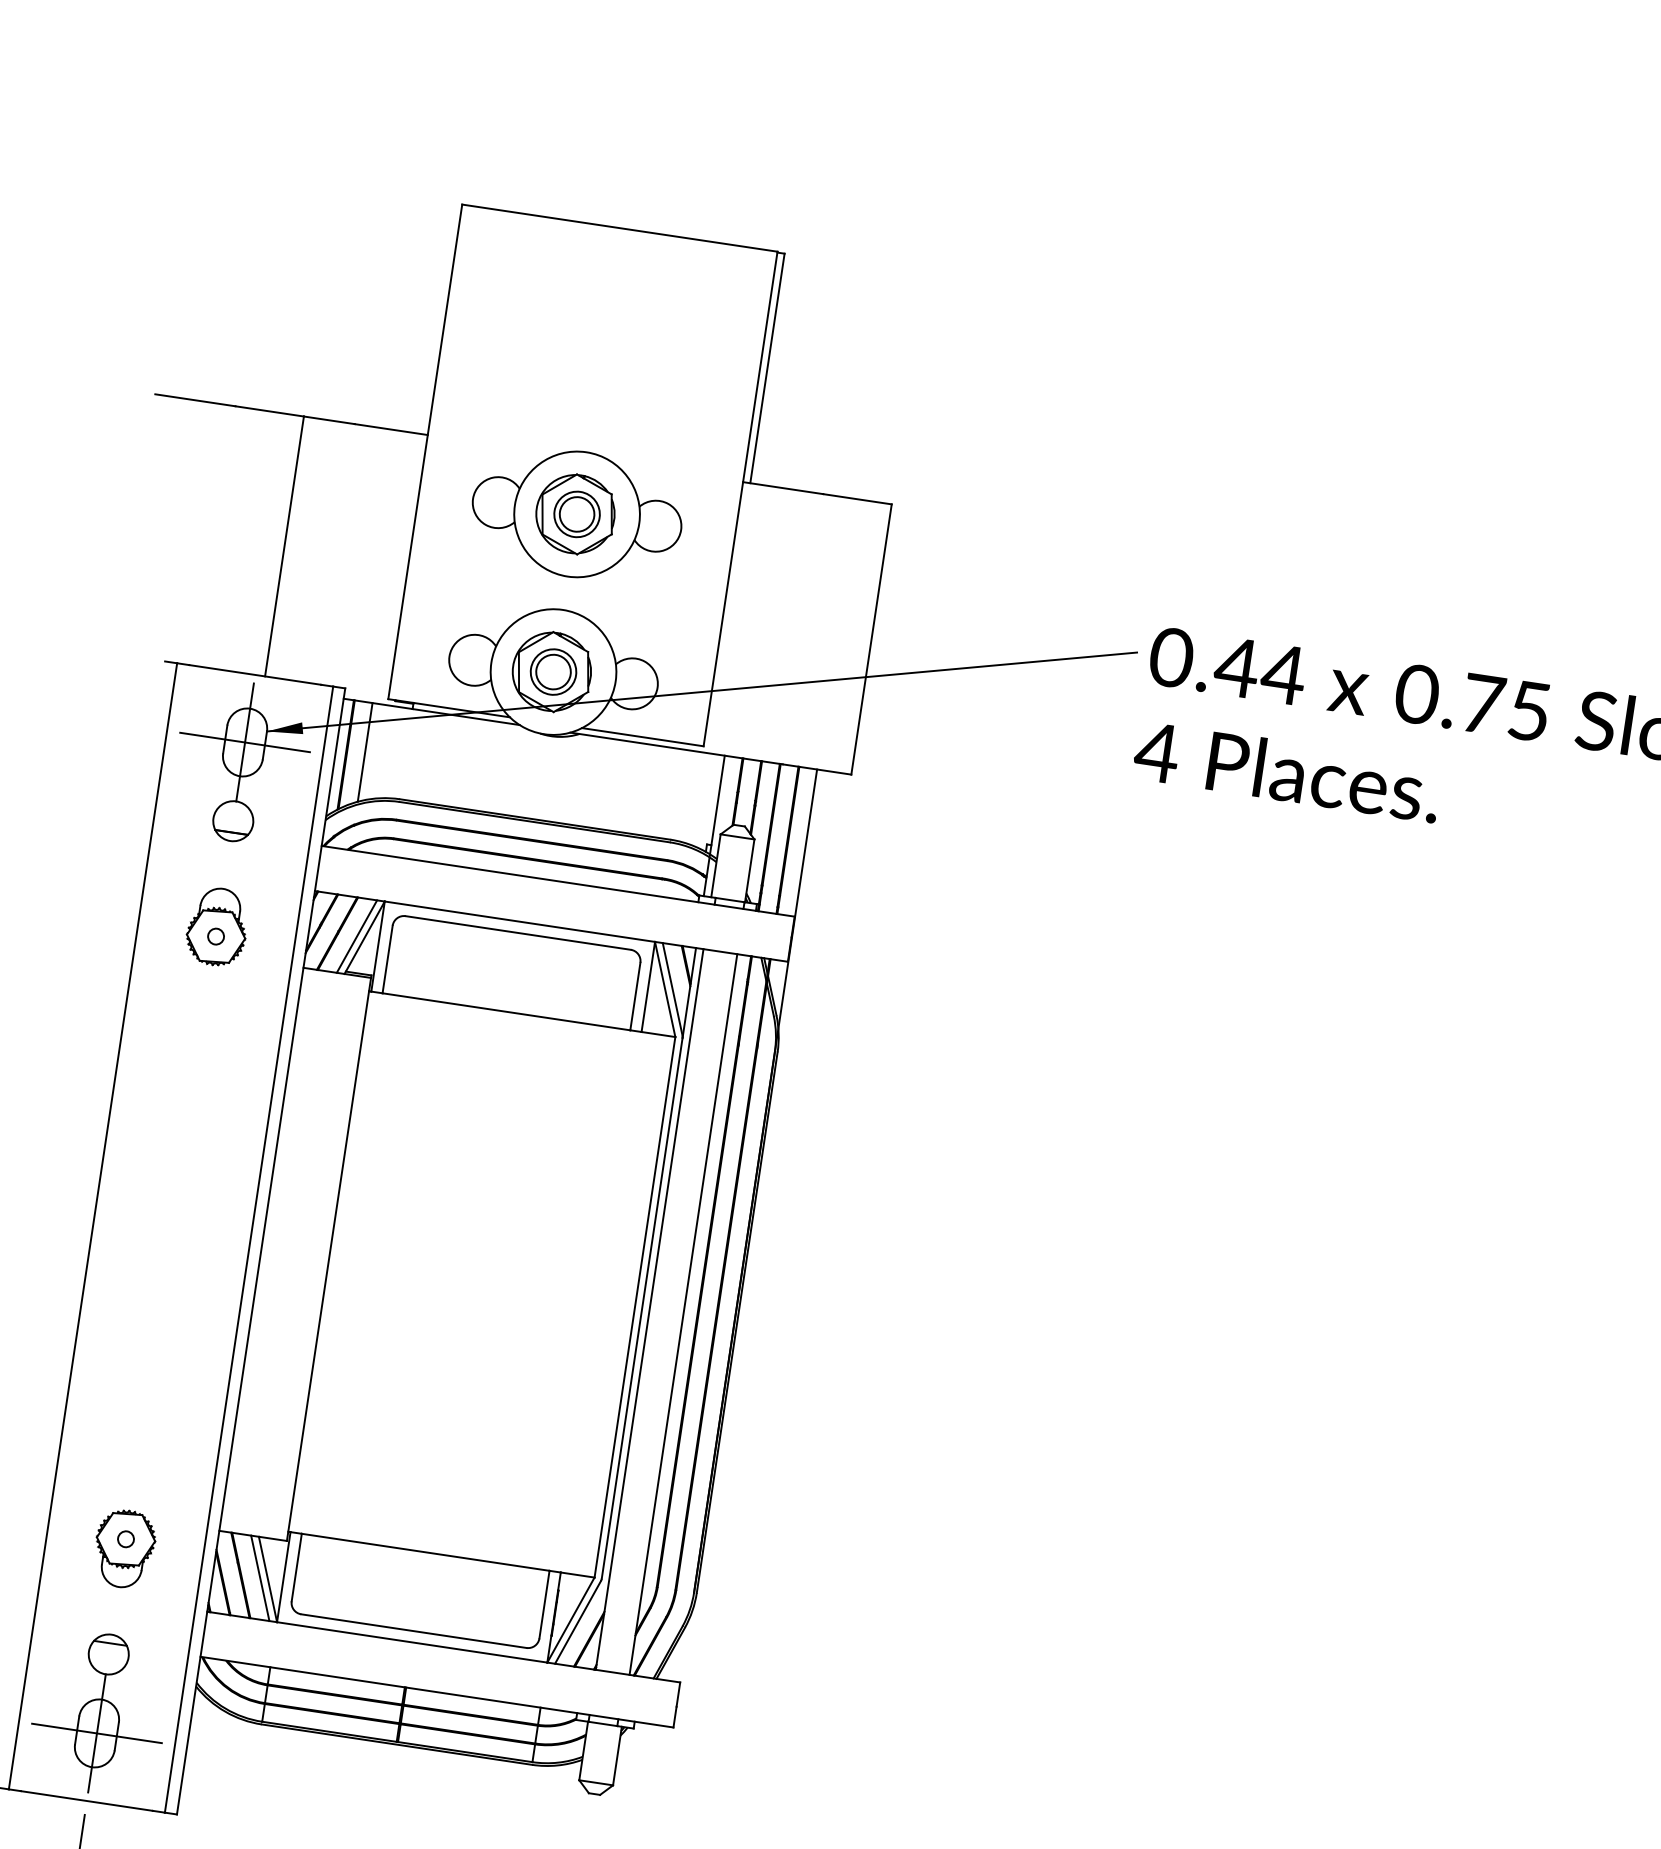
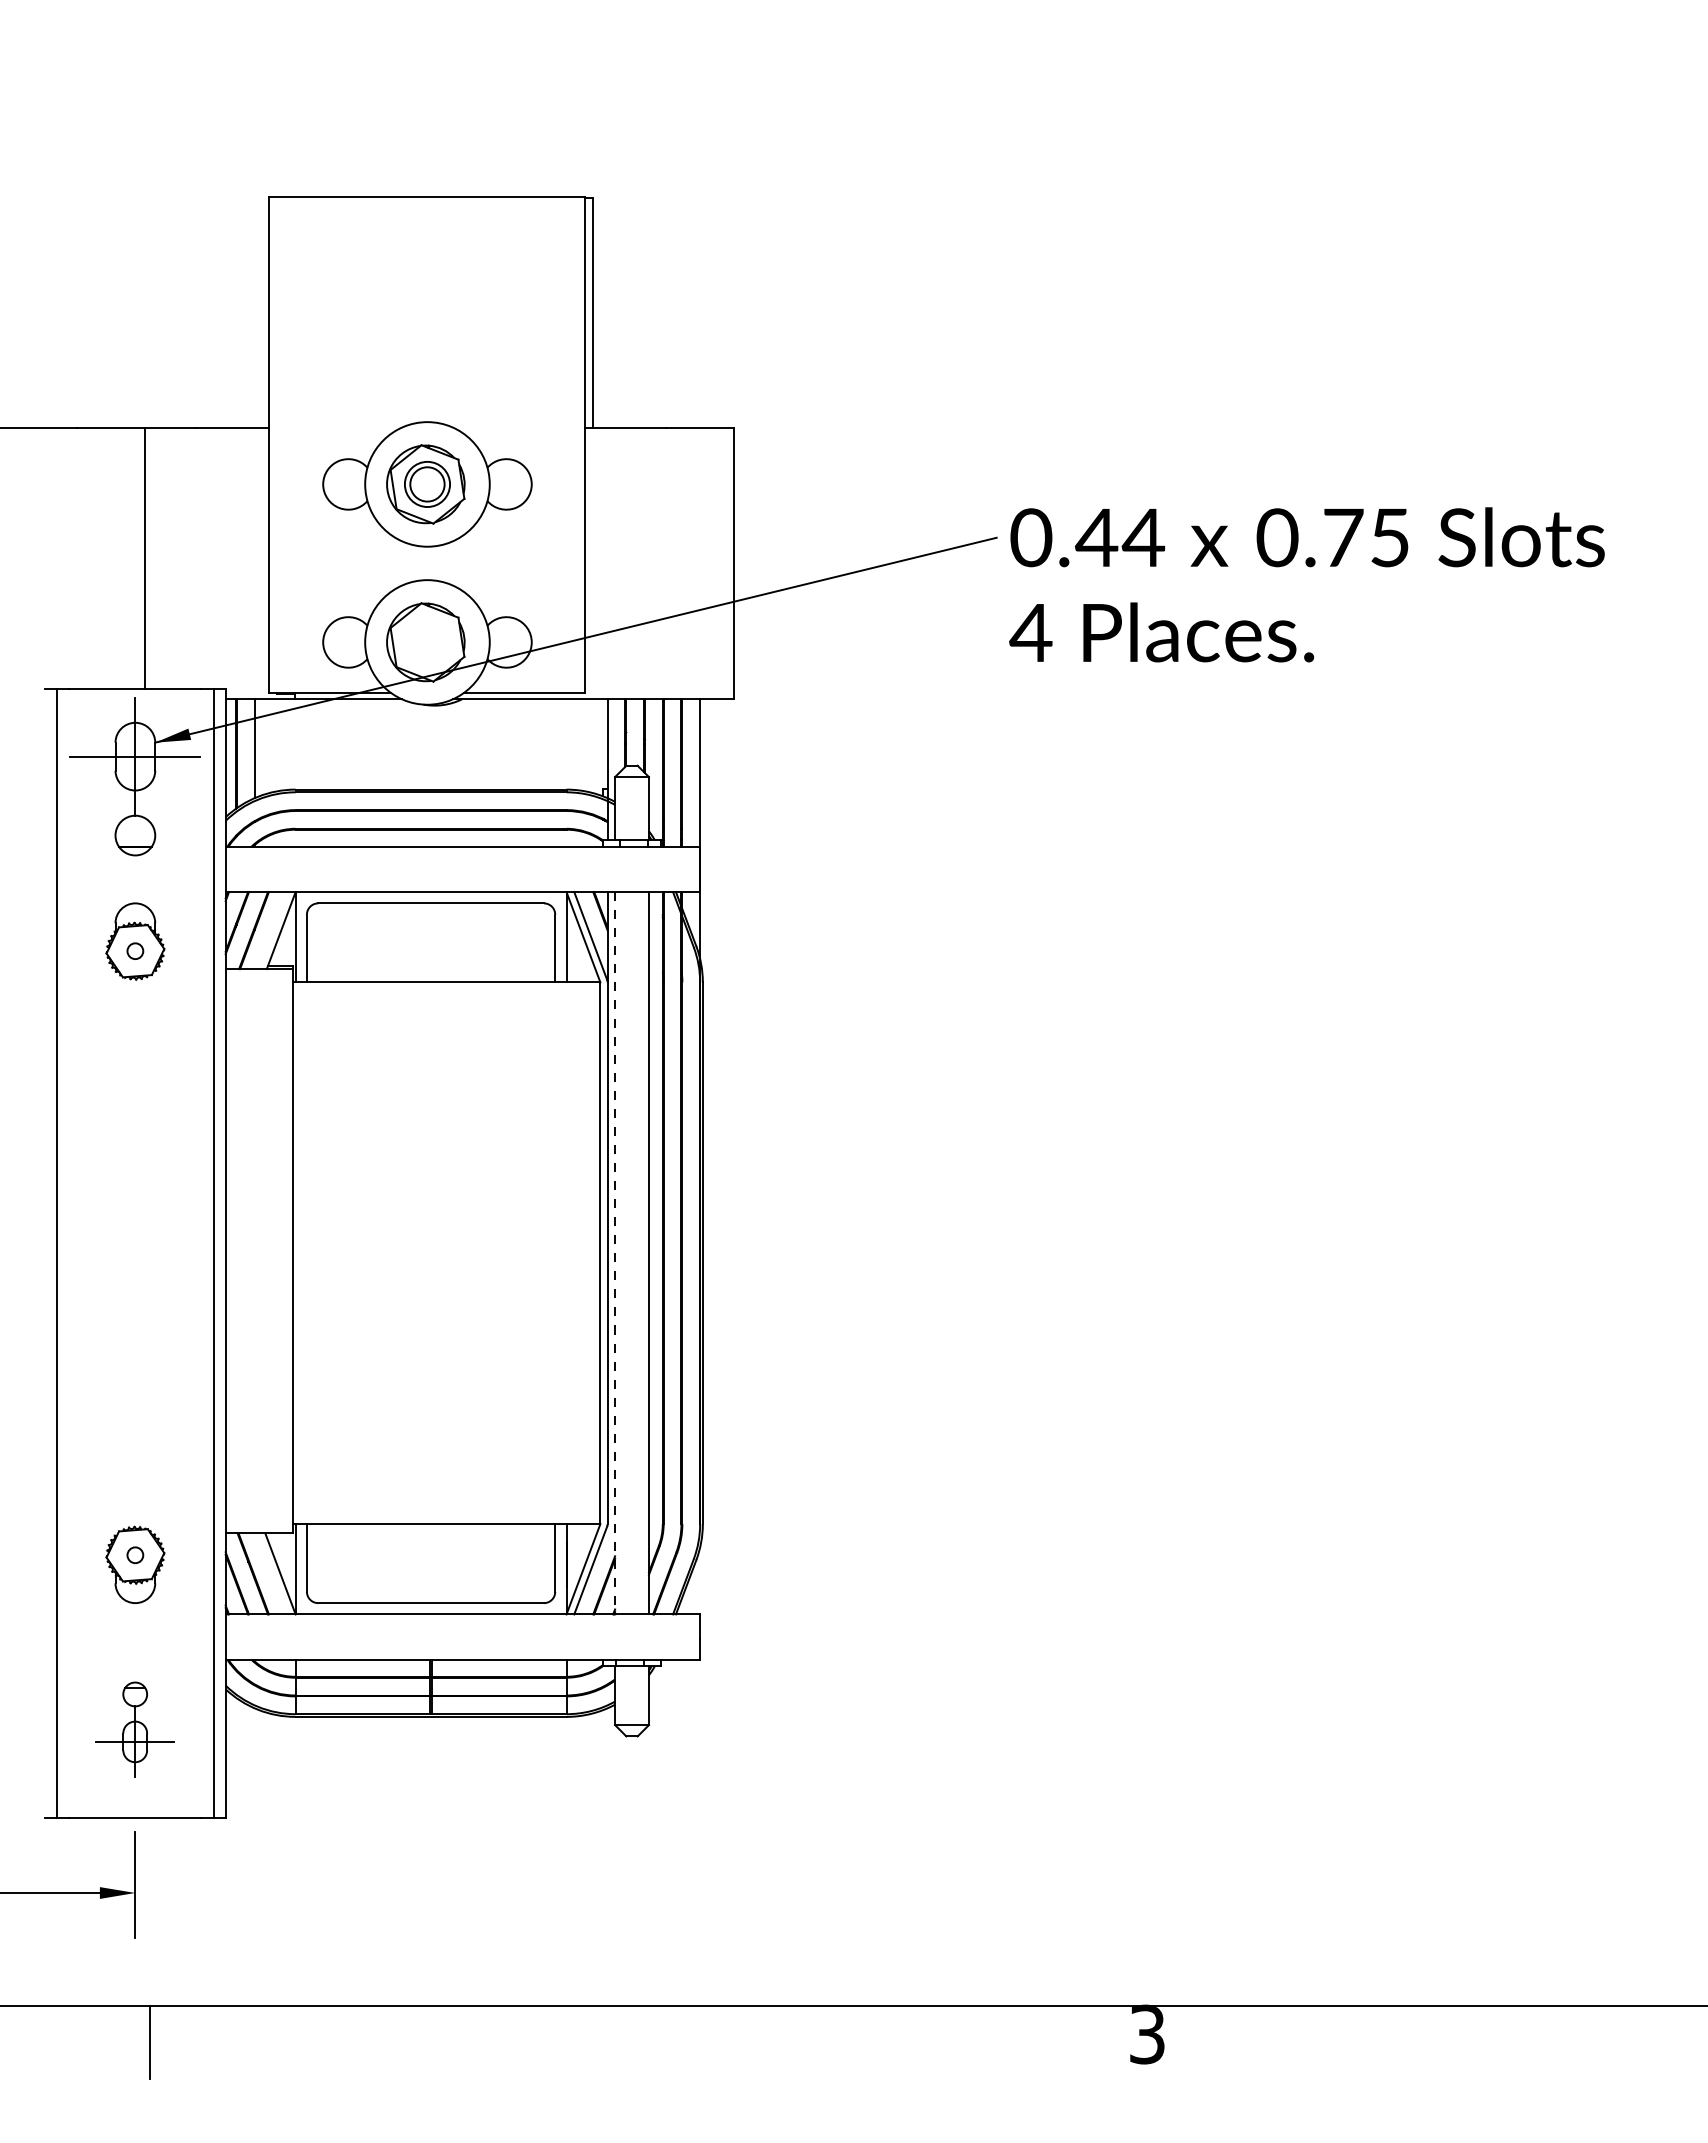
part: (553, 672) -> (427, 642), removed
line: (356, 936) -> (273, 930), removed
line: (650, 1309) -> (615, 1253), solid -> dashed
line: (260, 1577) -> (272, 1573), removed
part: (99, 1712) -> (134, 1729), size x0.6

